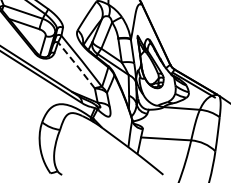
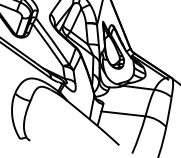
line: (76, 65) -> (47, 45), dashed -> solid

